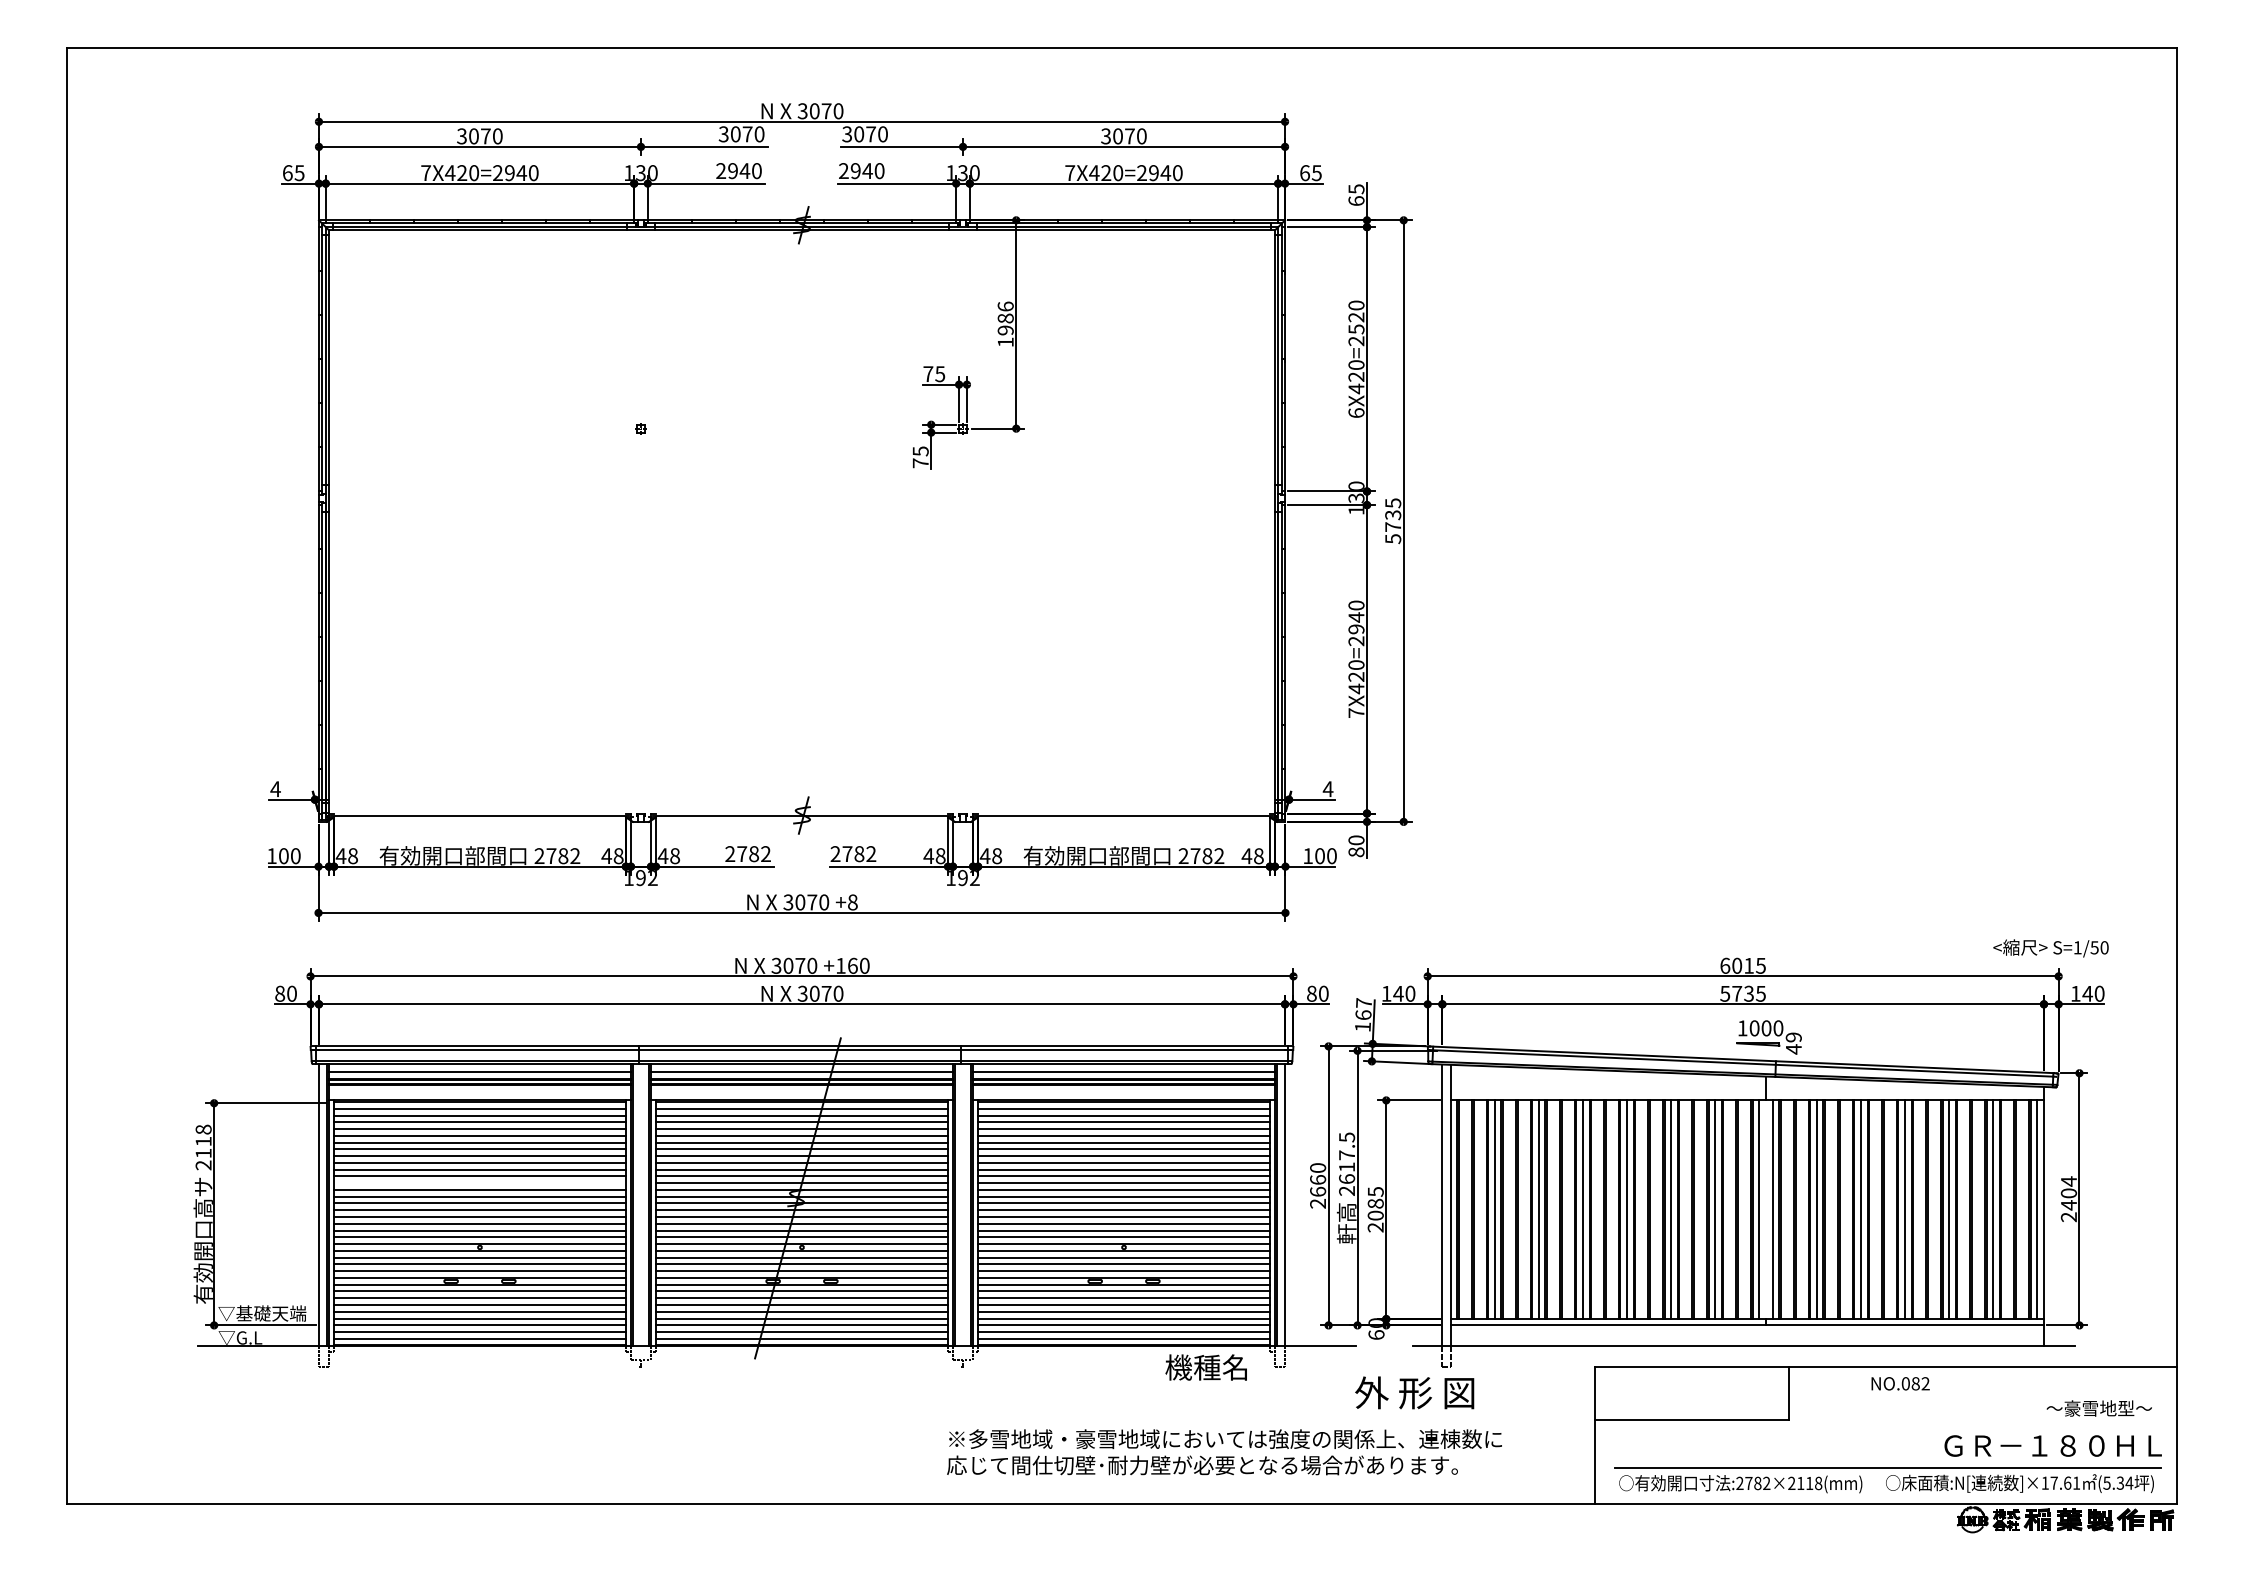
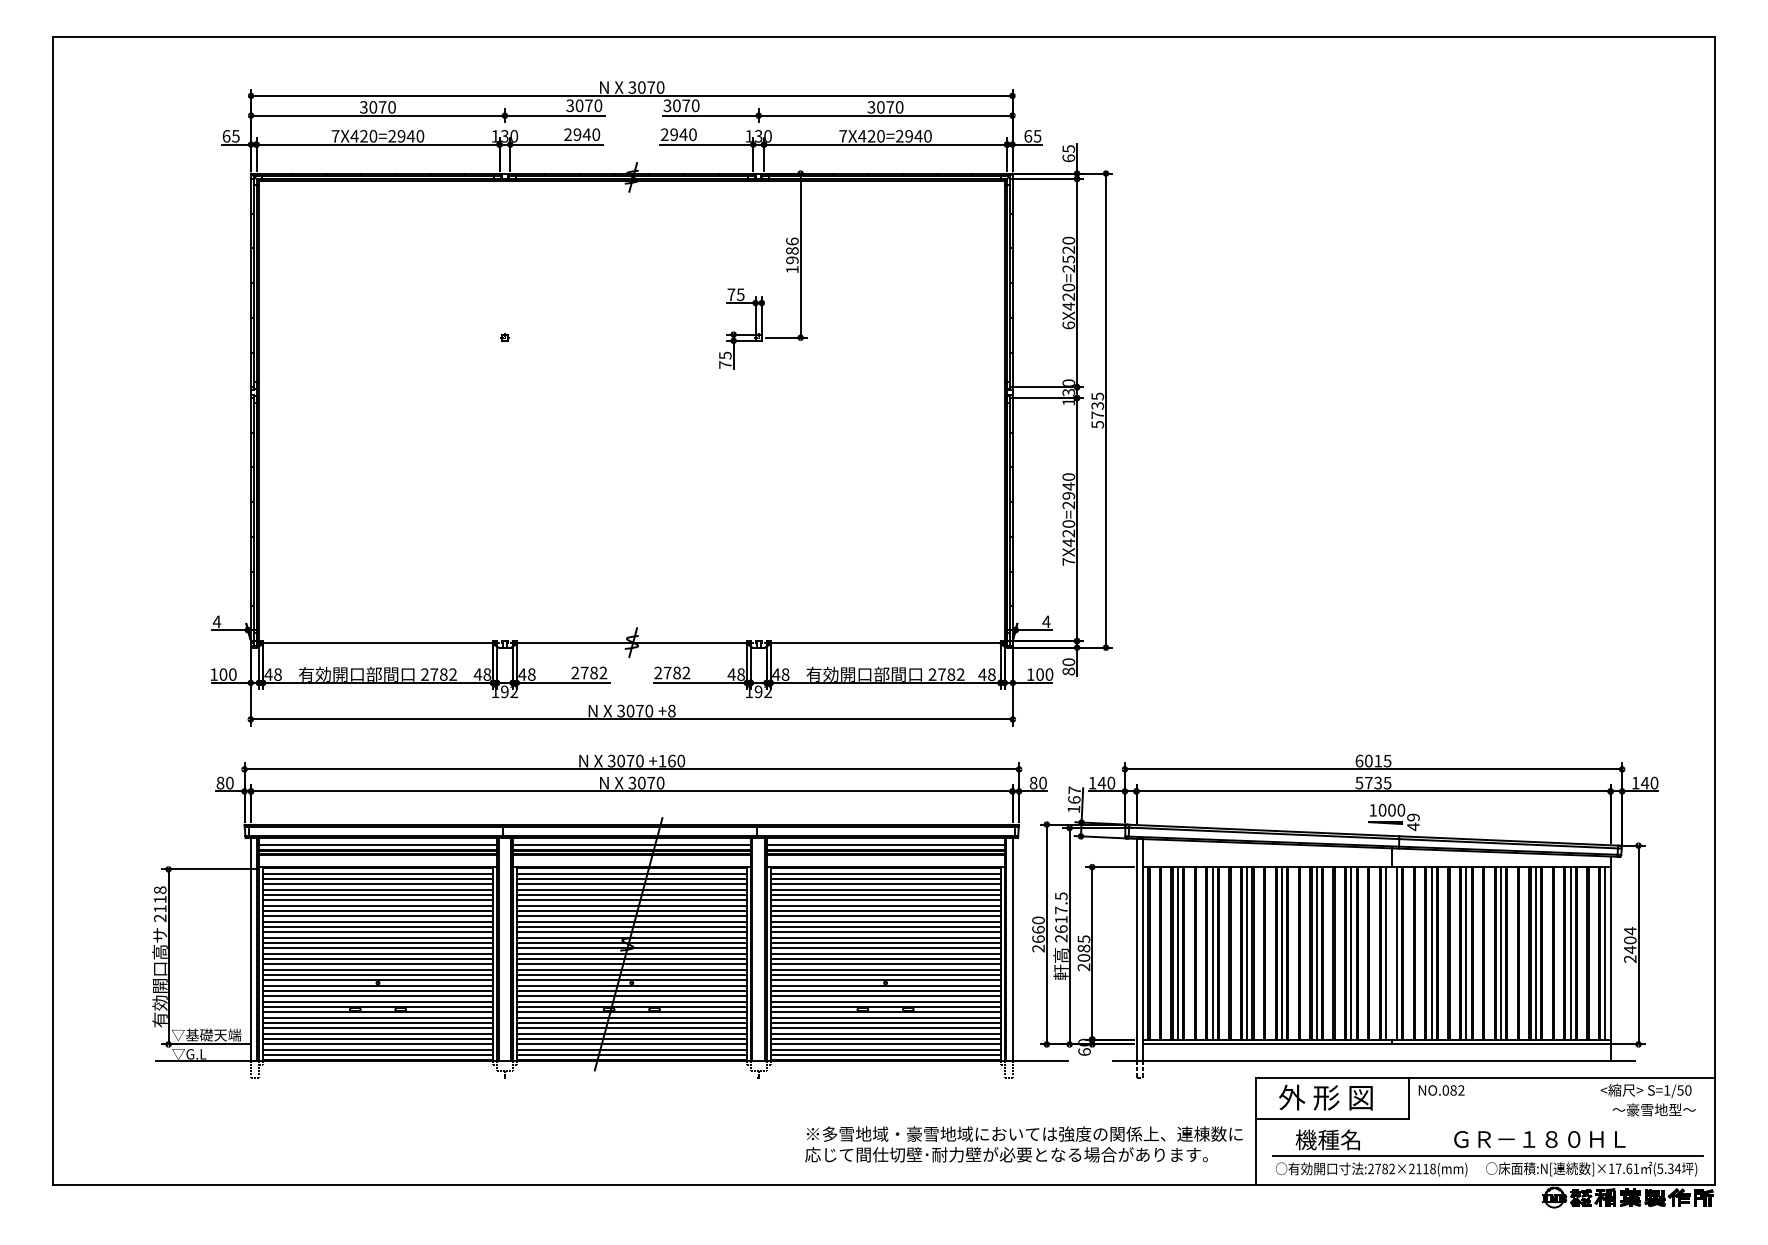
text: (2050, 948) -> (1645, 1091), moved
line: (479, 1183) -> (377, 932), added
text: (1205, 1367) -> (1327, 1139), moved
text: (1900, 1383) -> (1441, 1090), moved
text: (1414, 1392) -> (1325, 1097), moved
text: (2052, 1445) -> (1539, 1139), moved
text: (1224, 1452) -> (1023, 1144), moved

